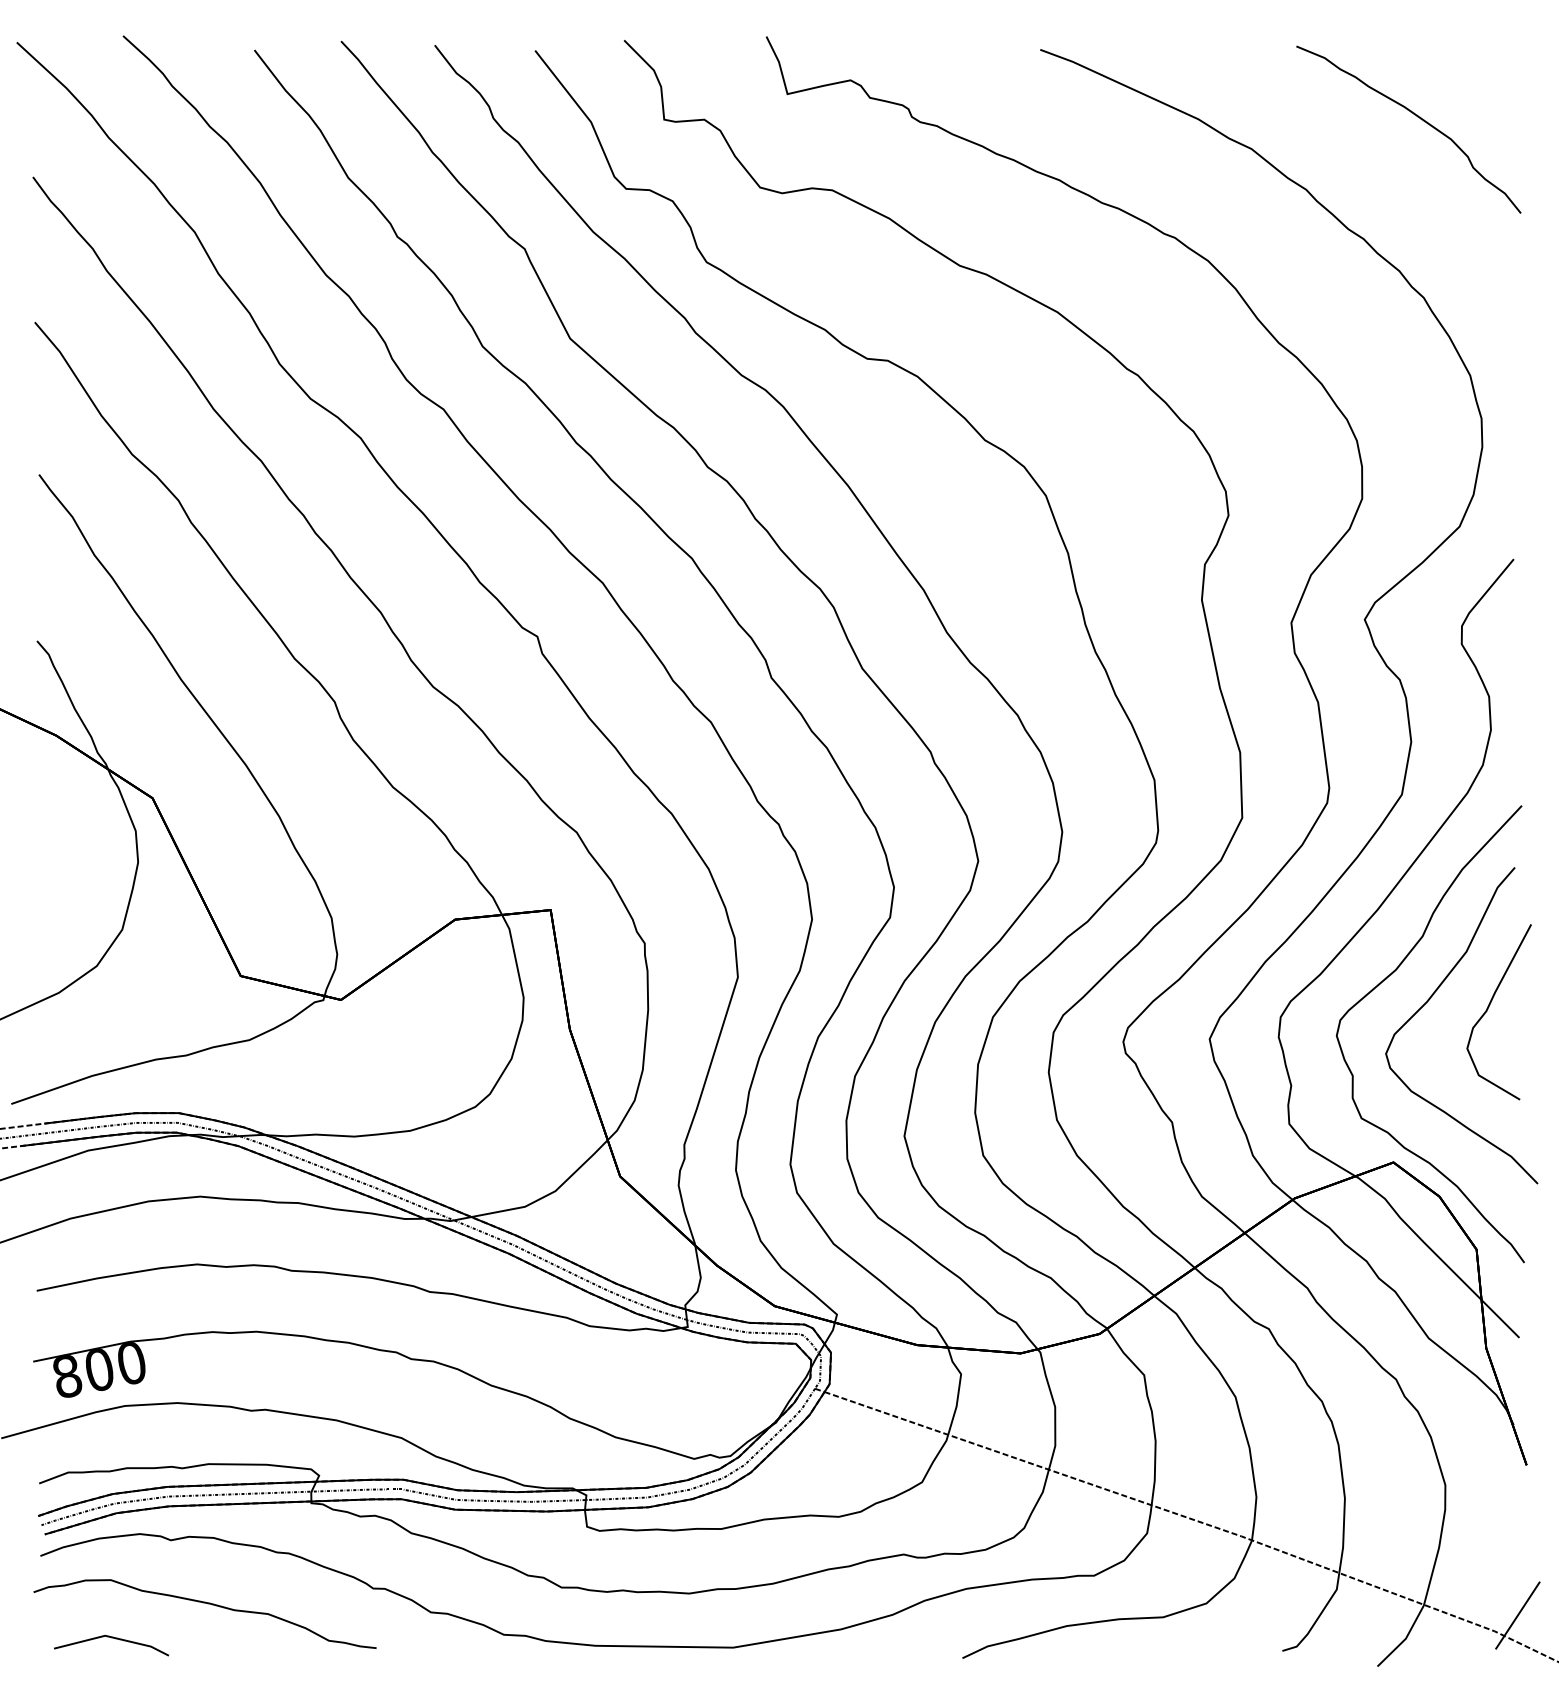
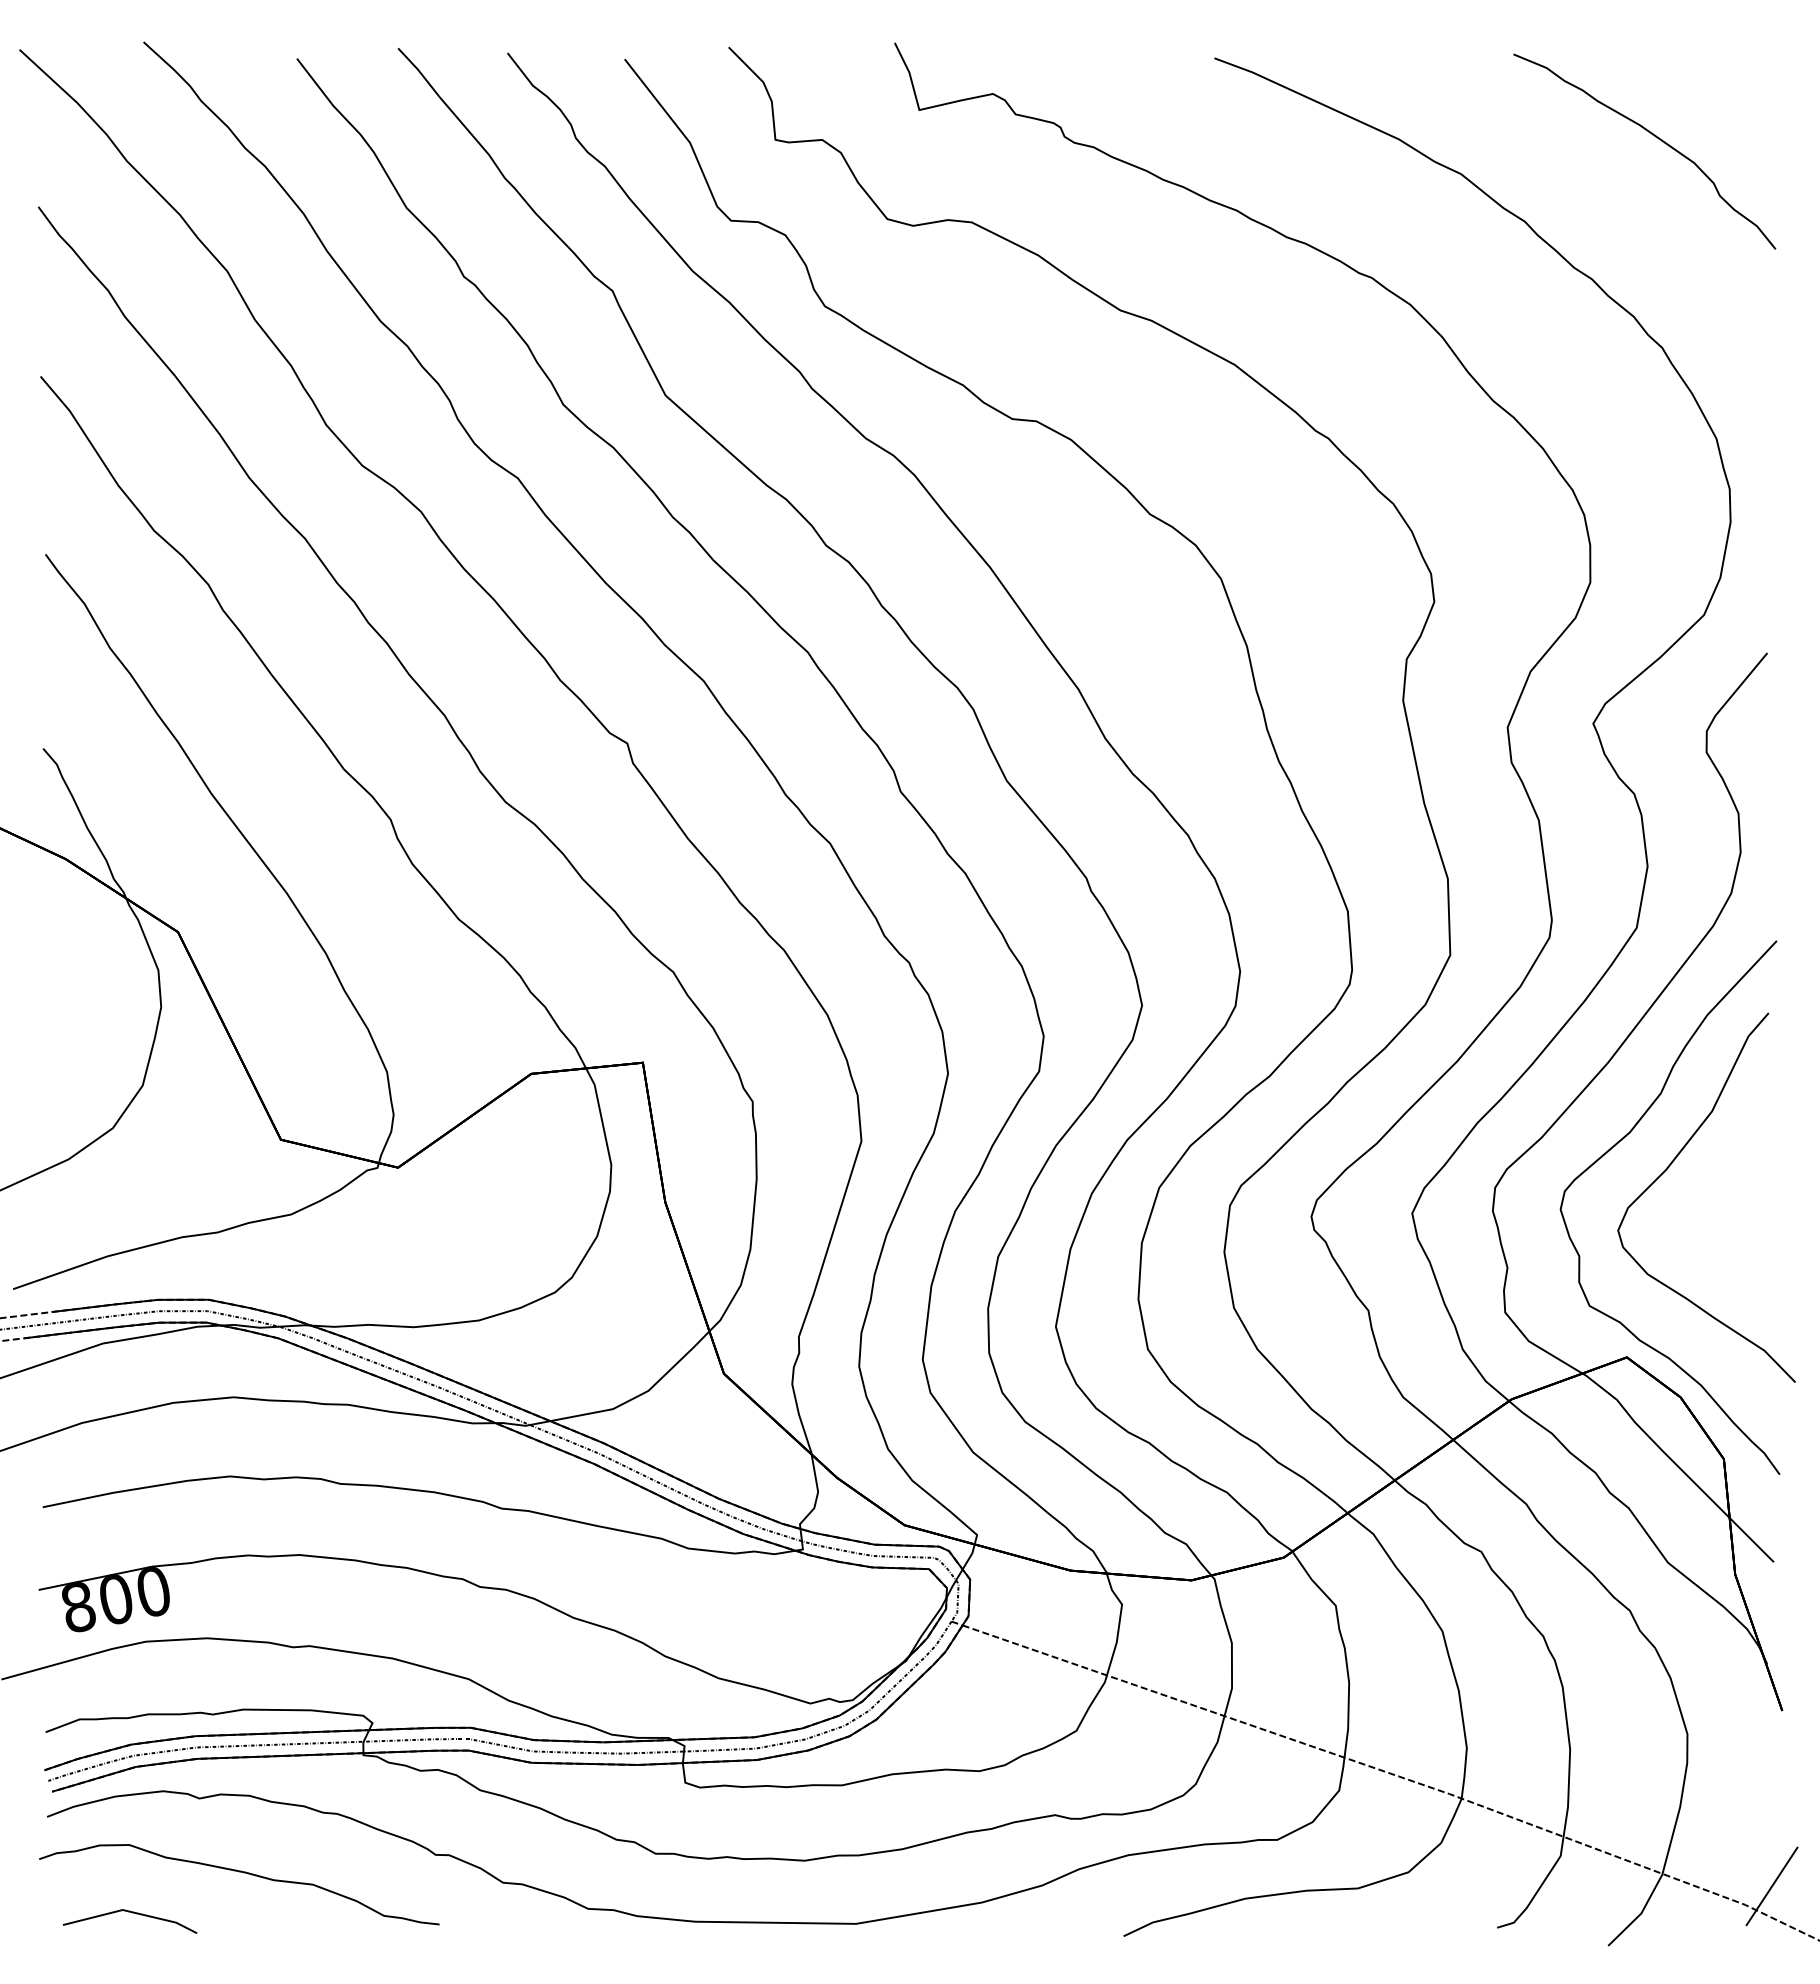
part: (1489, 1007) -> (1738, 1176), removed

